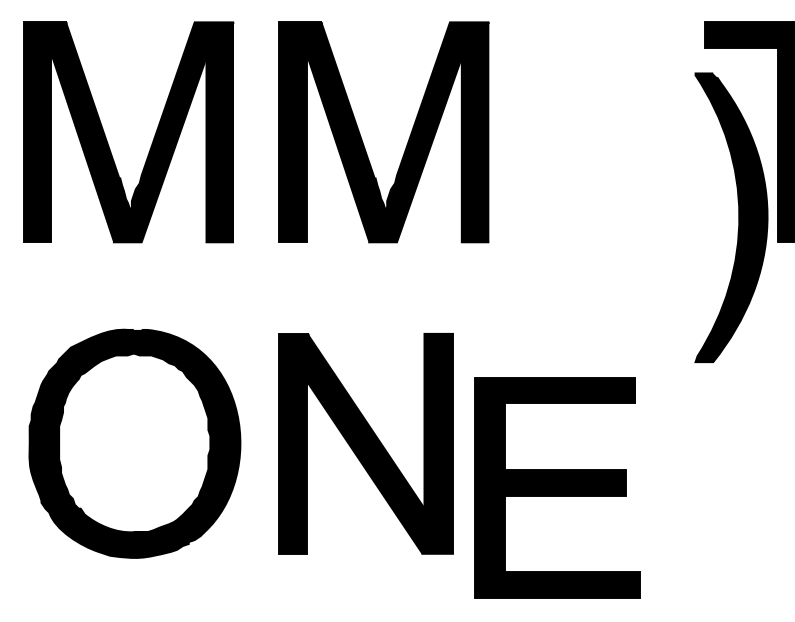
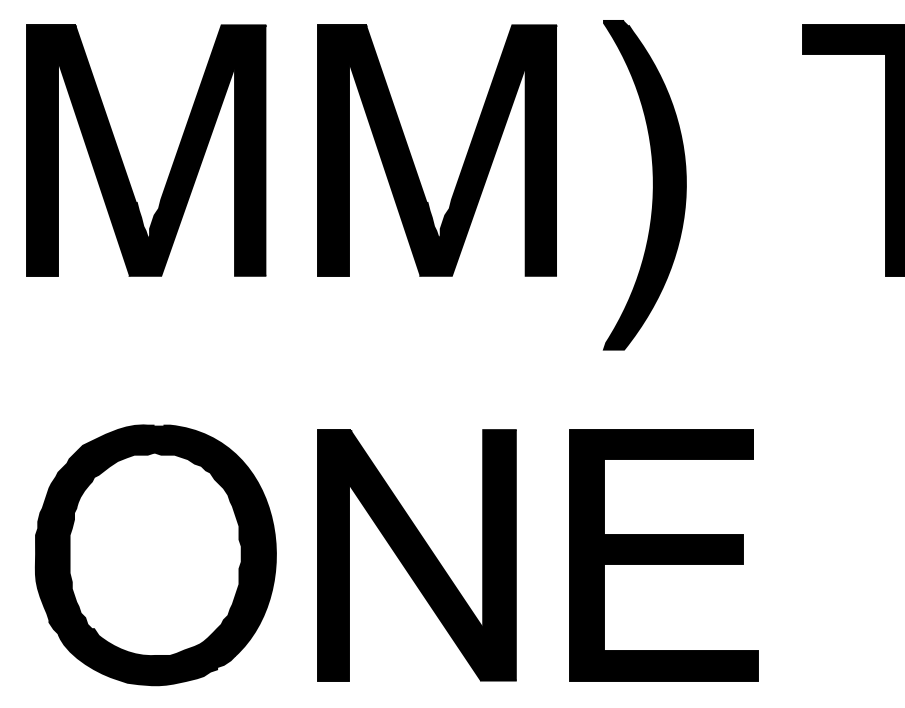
part: (738, 217) -> (652, 184), moved
part: (134, 443) -> (155, 554), moved
part: (365, 443) -> (416, 554), moved
part: (557, 487) -> (664, 554), moved

